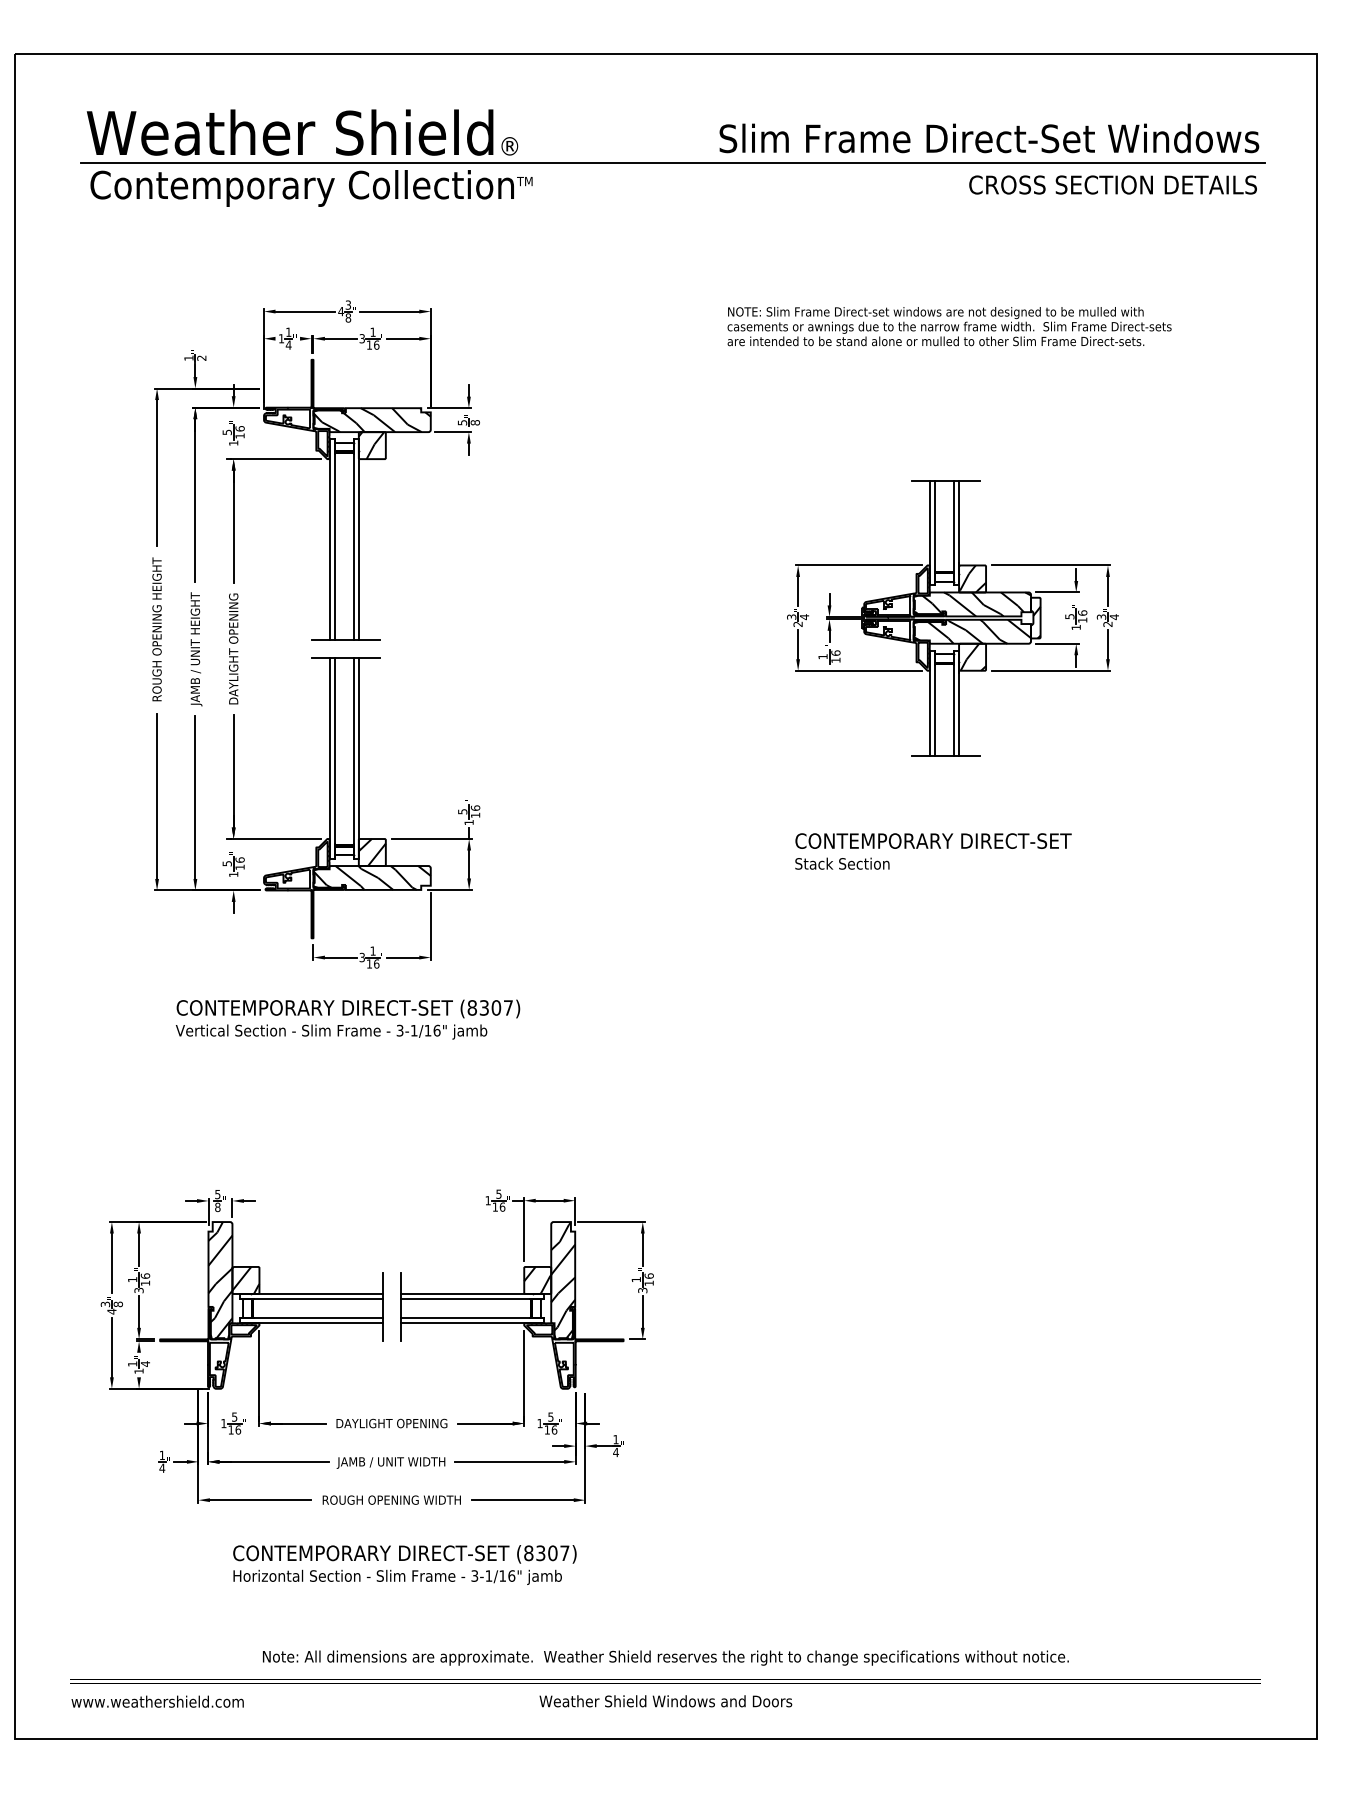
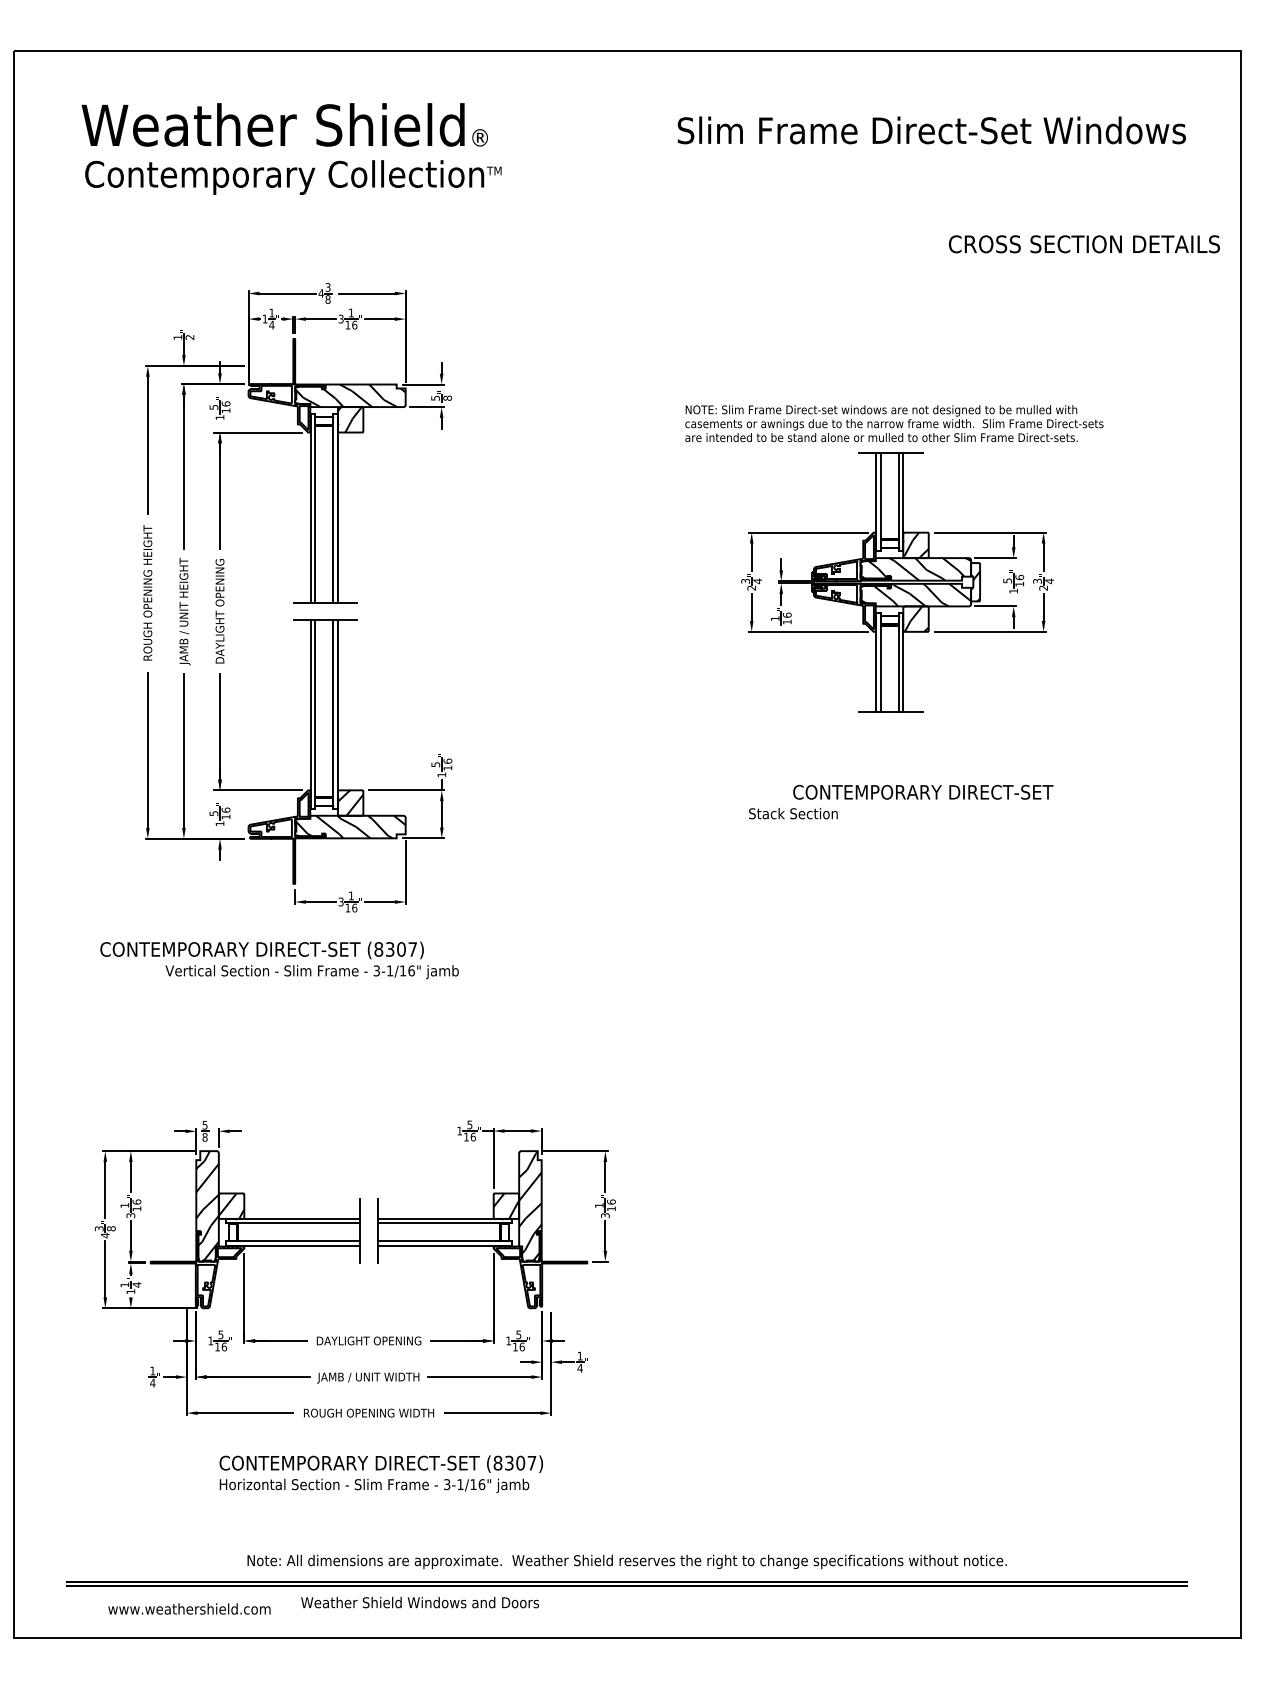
line: (672, 162) -> (633, 153), removed
text: (1112, 185) -> (1083, 244), moved
text: (949, 326) -> (894, 423), moved
text: (933, 841) -> (923, 792), moved
text: (347, 1009) -> (261, 950), moved
text: (157, 1701) -> (189, 1608), moved
text: (666, 1701) -> (420, 1602), moved

